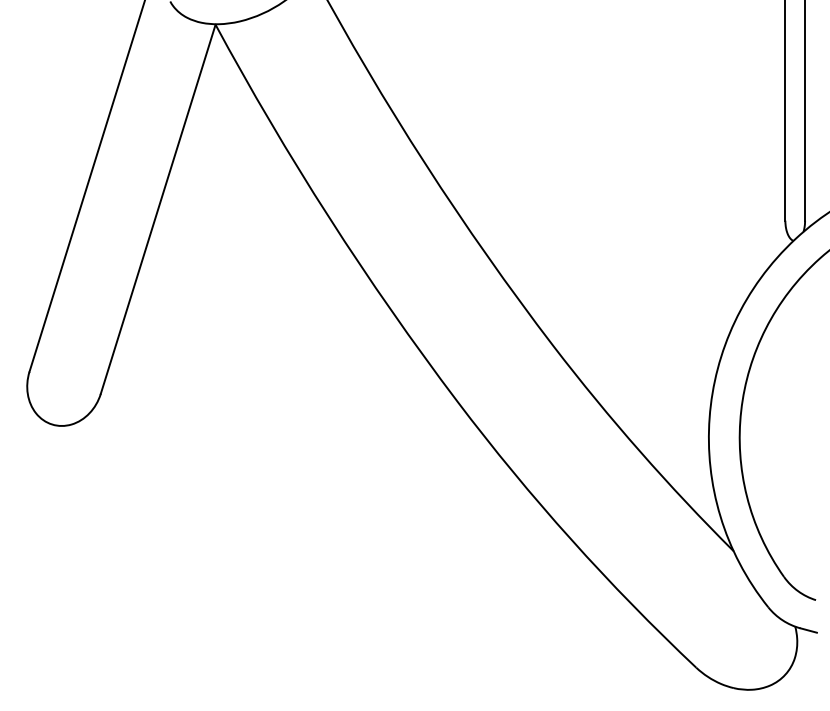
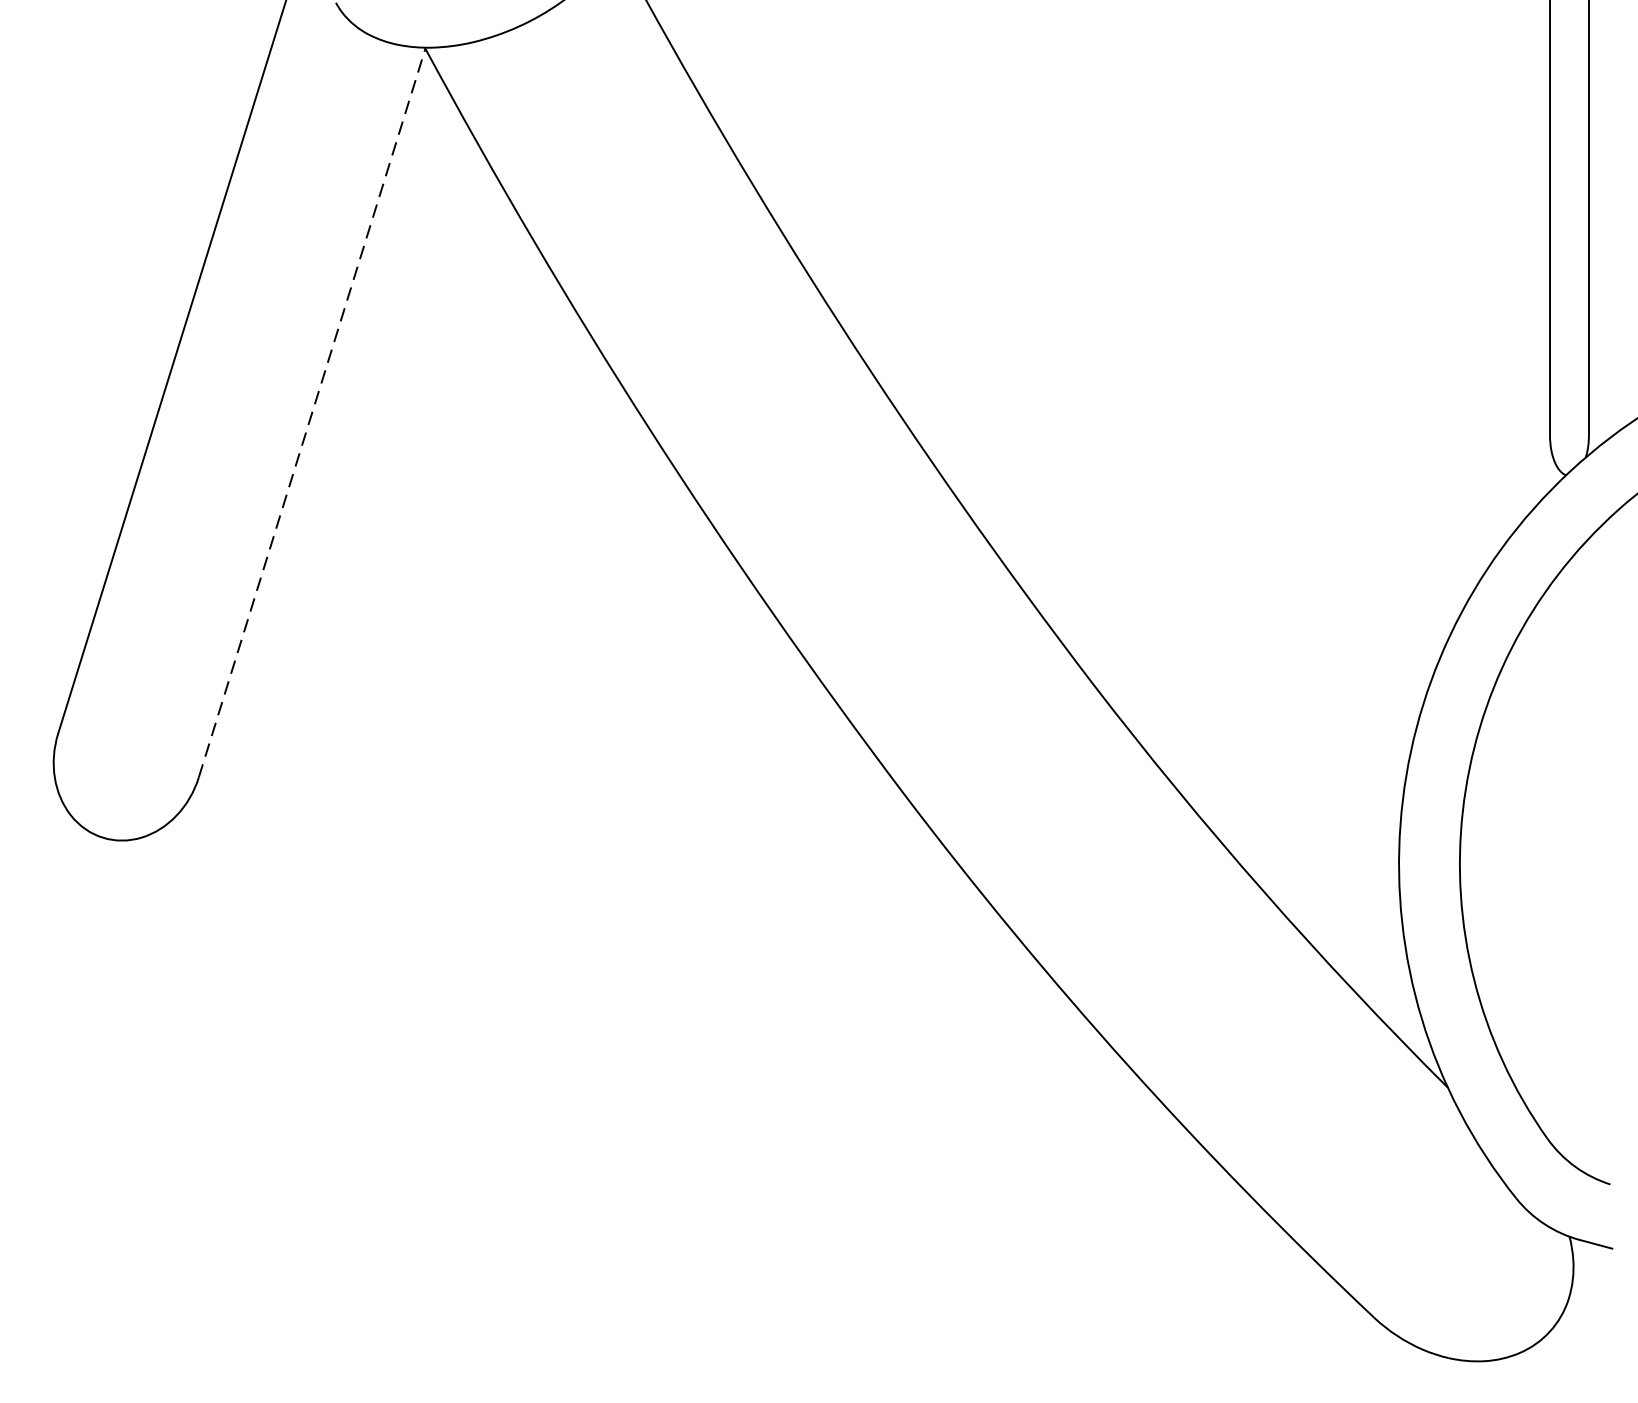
line: (158, 208) -> (312, 411), solid -> dashed

